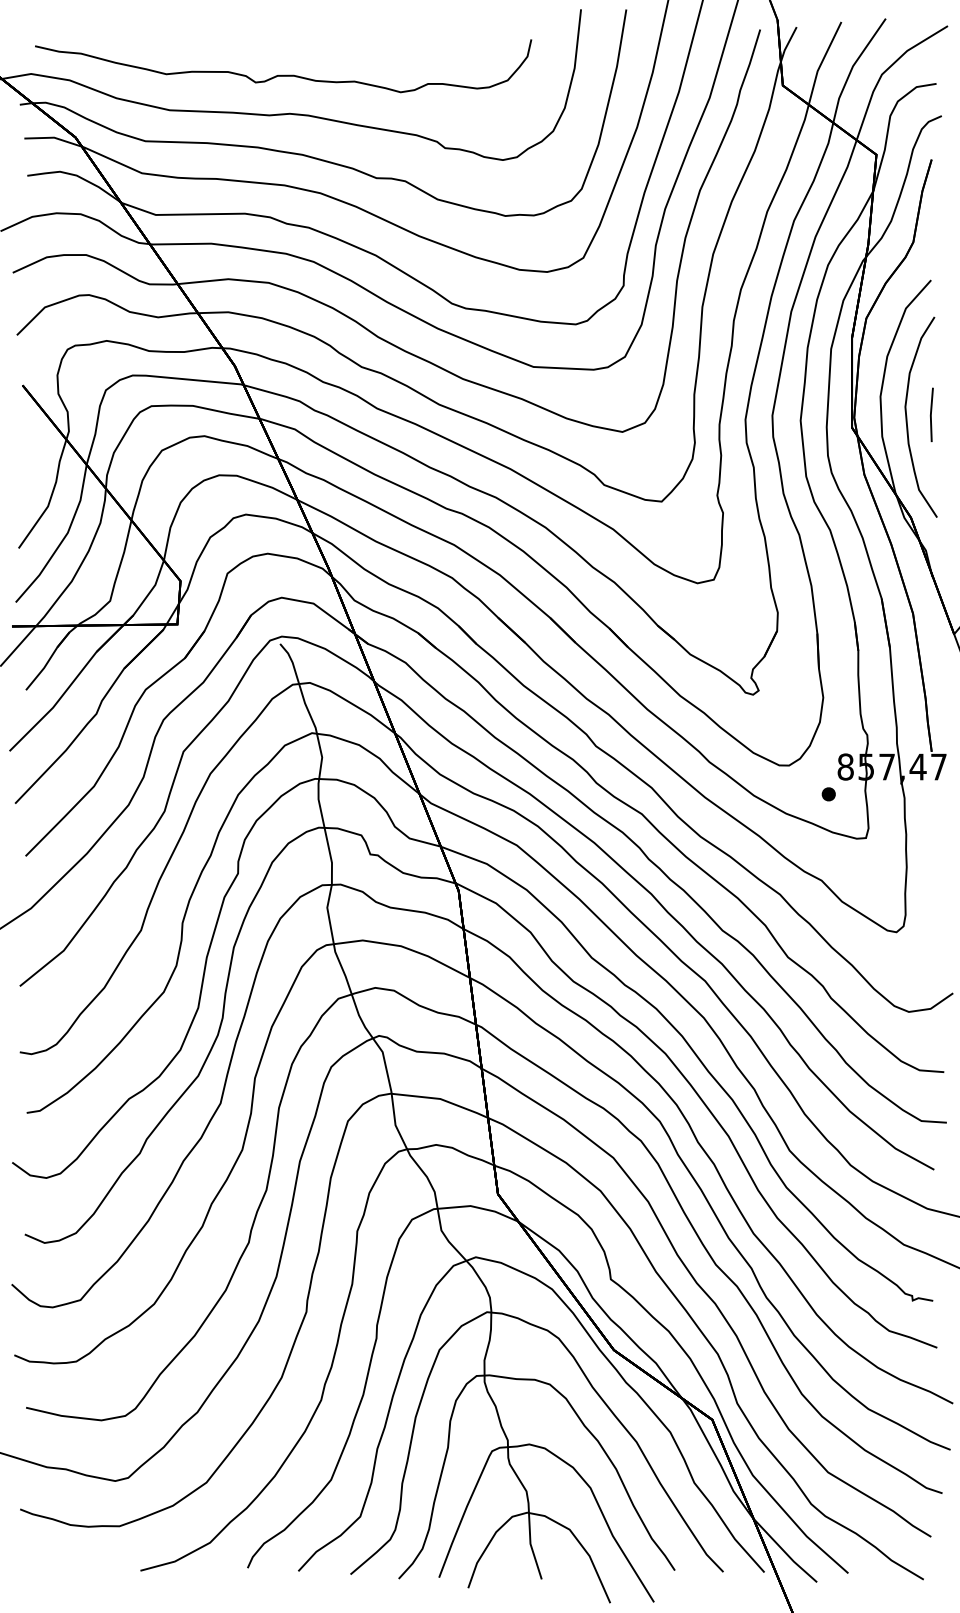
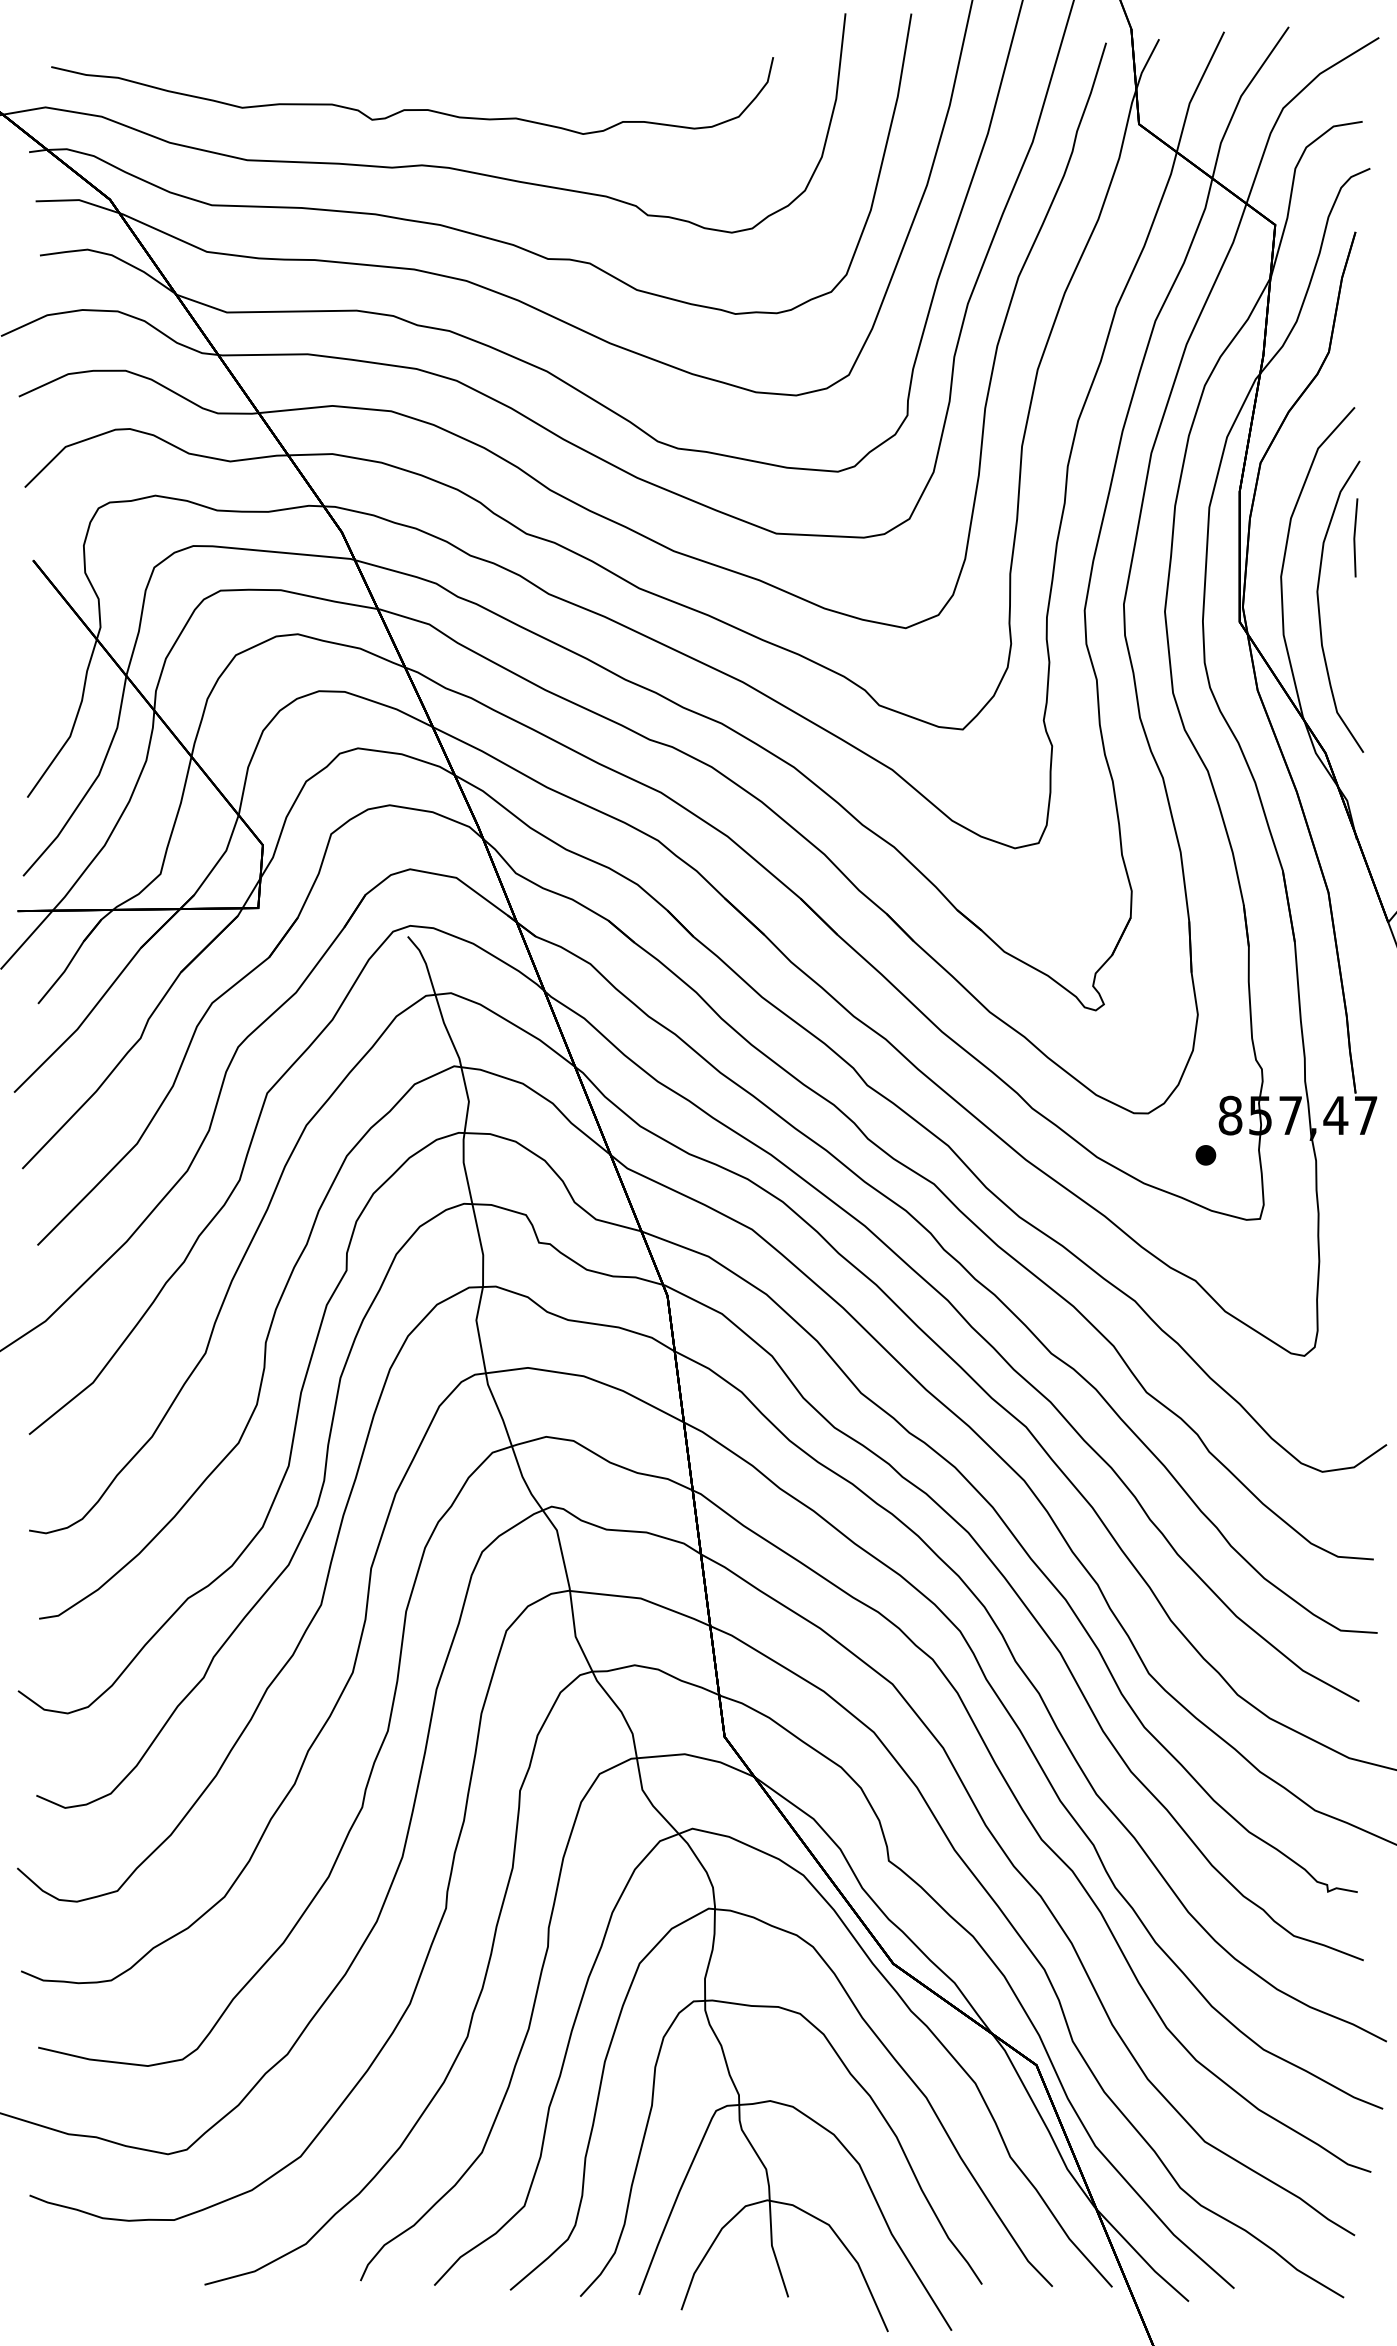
part: (931, 414) -> (1355, 537), moved

